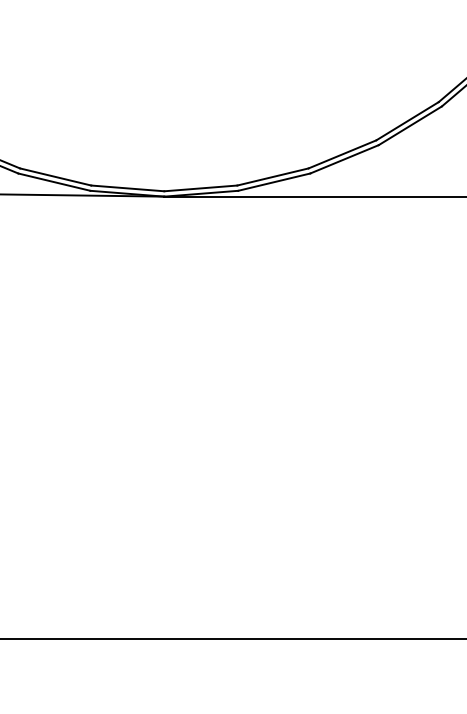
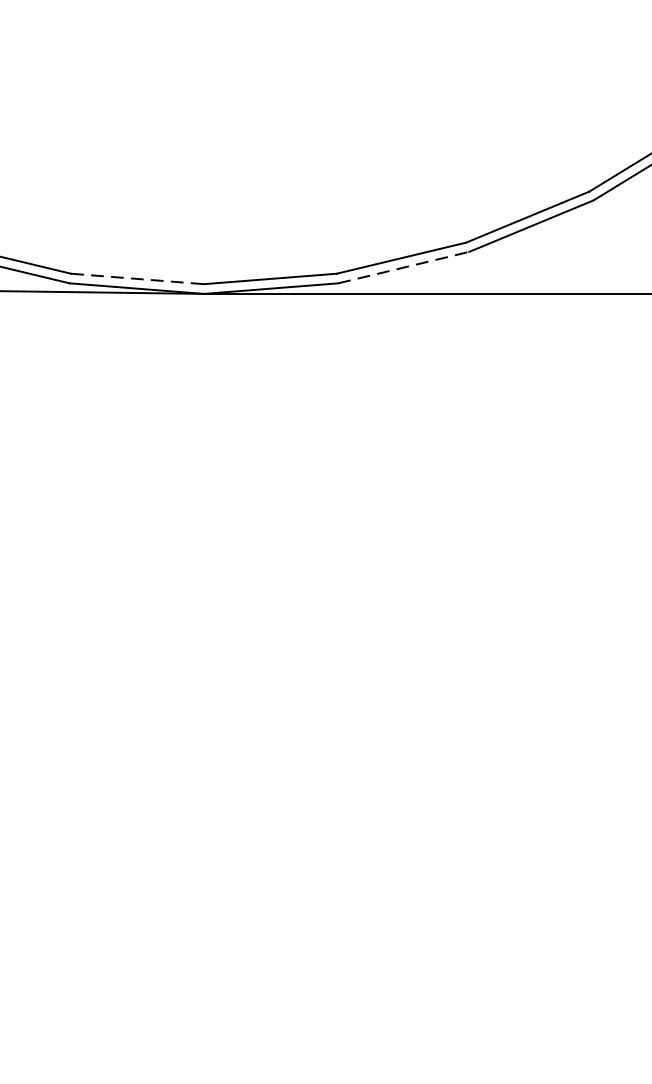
line: (274, 182) -> (404, 268), solid -> dashed
line: (127, 188) -> (136, 279), solid -> dashed

